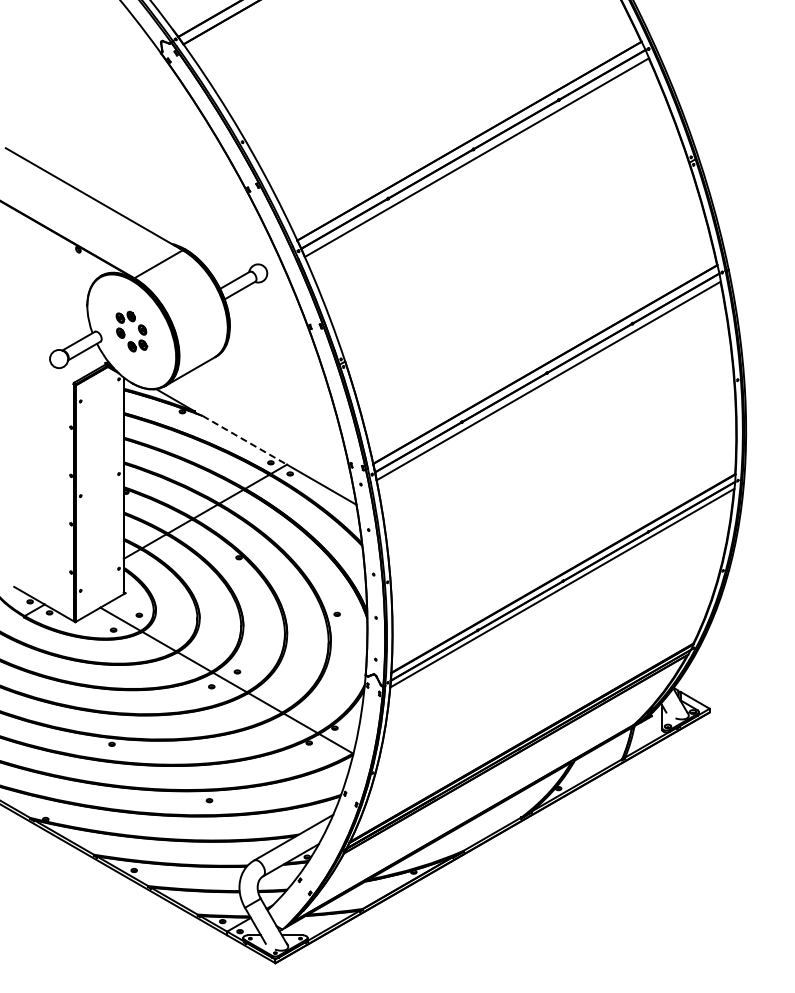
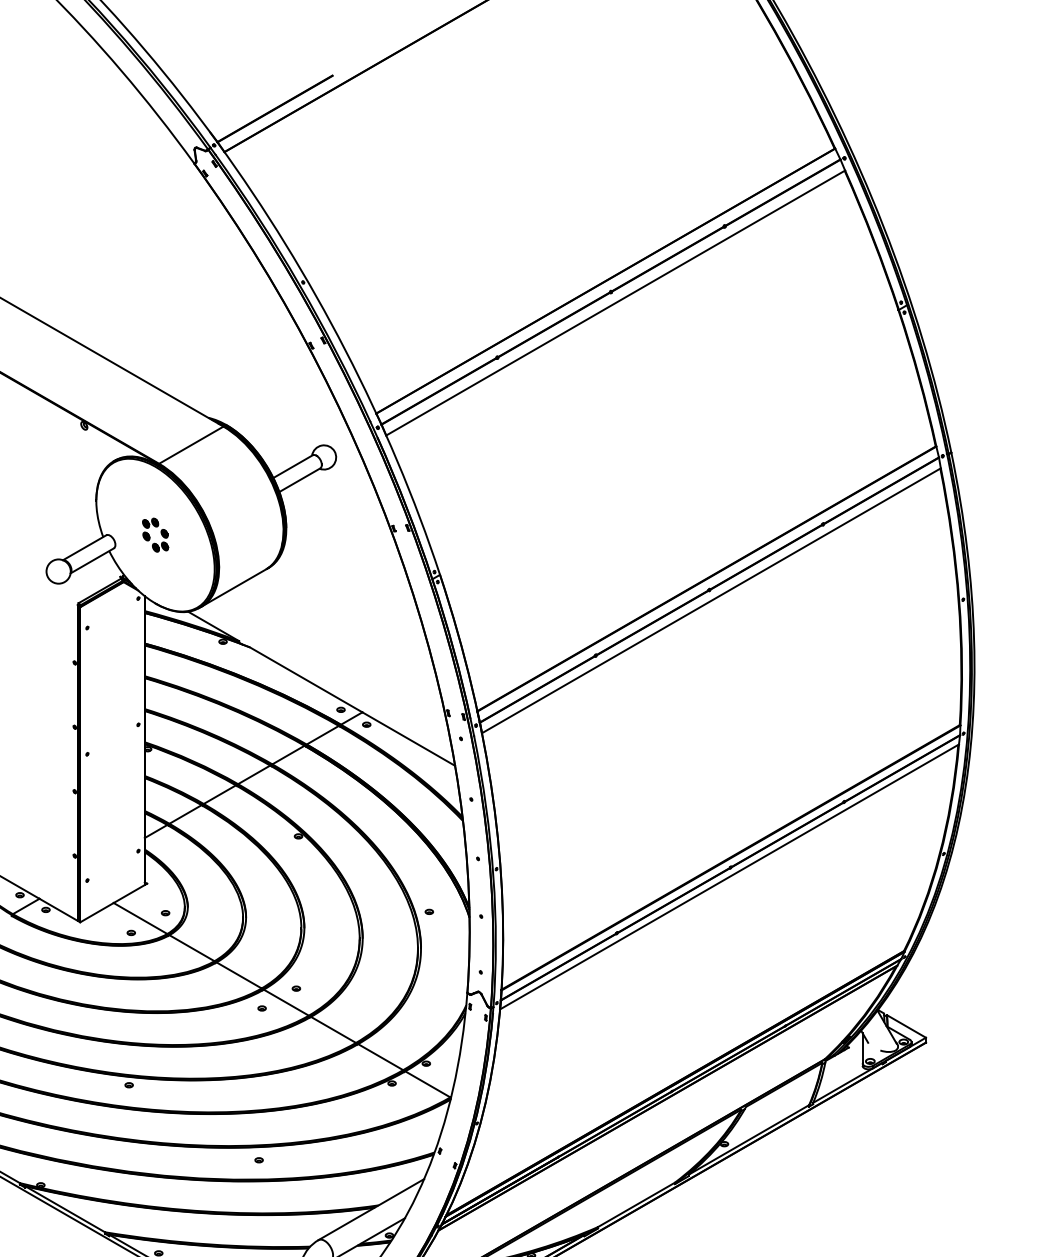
part: (131, 331) -> (155, 534), size x0.62
line: (244, 440) -> (305, 680), dashed -> solid

